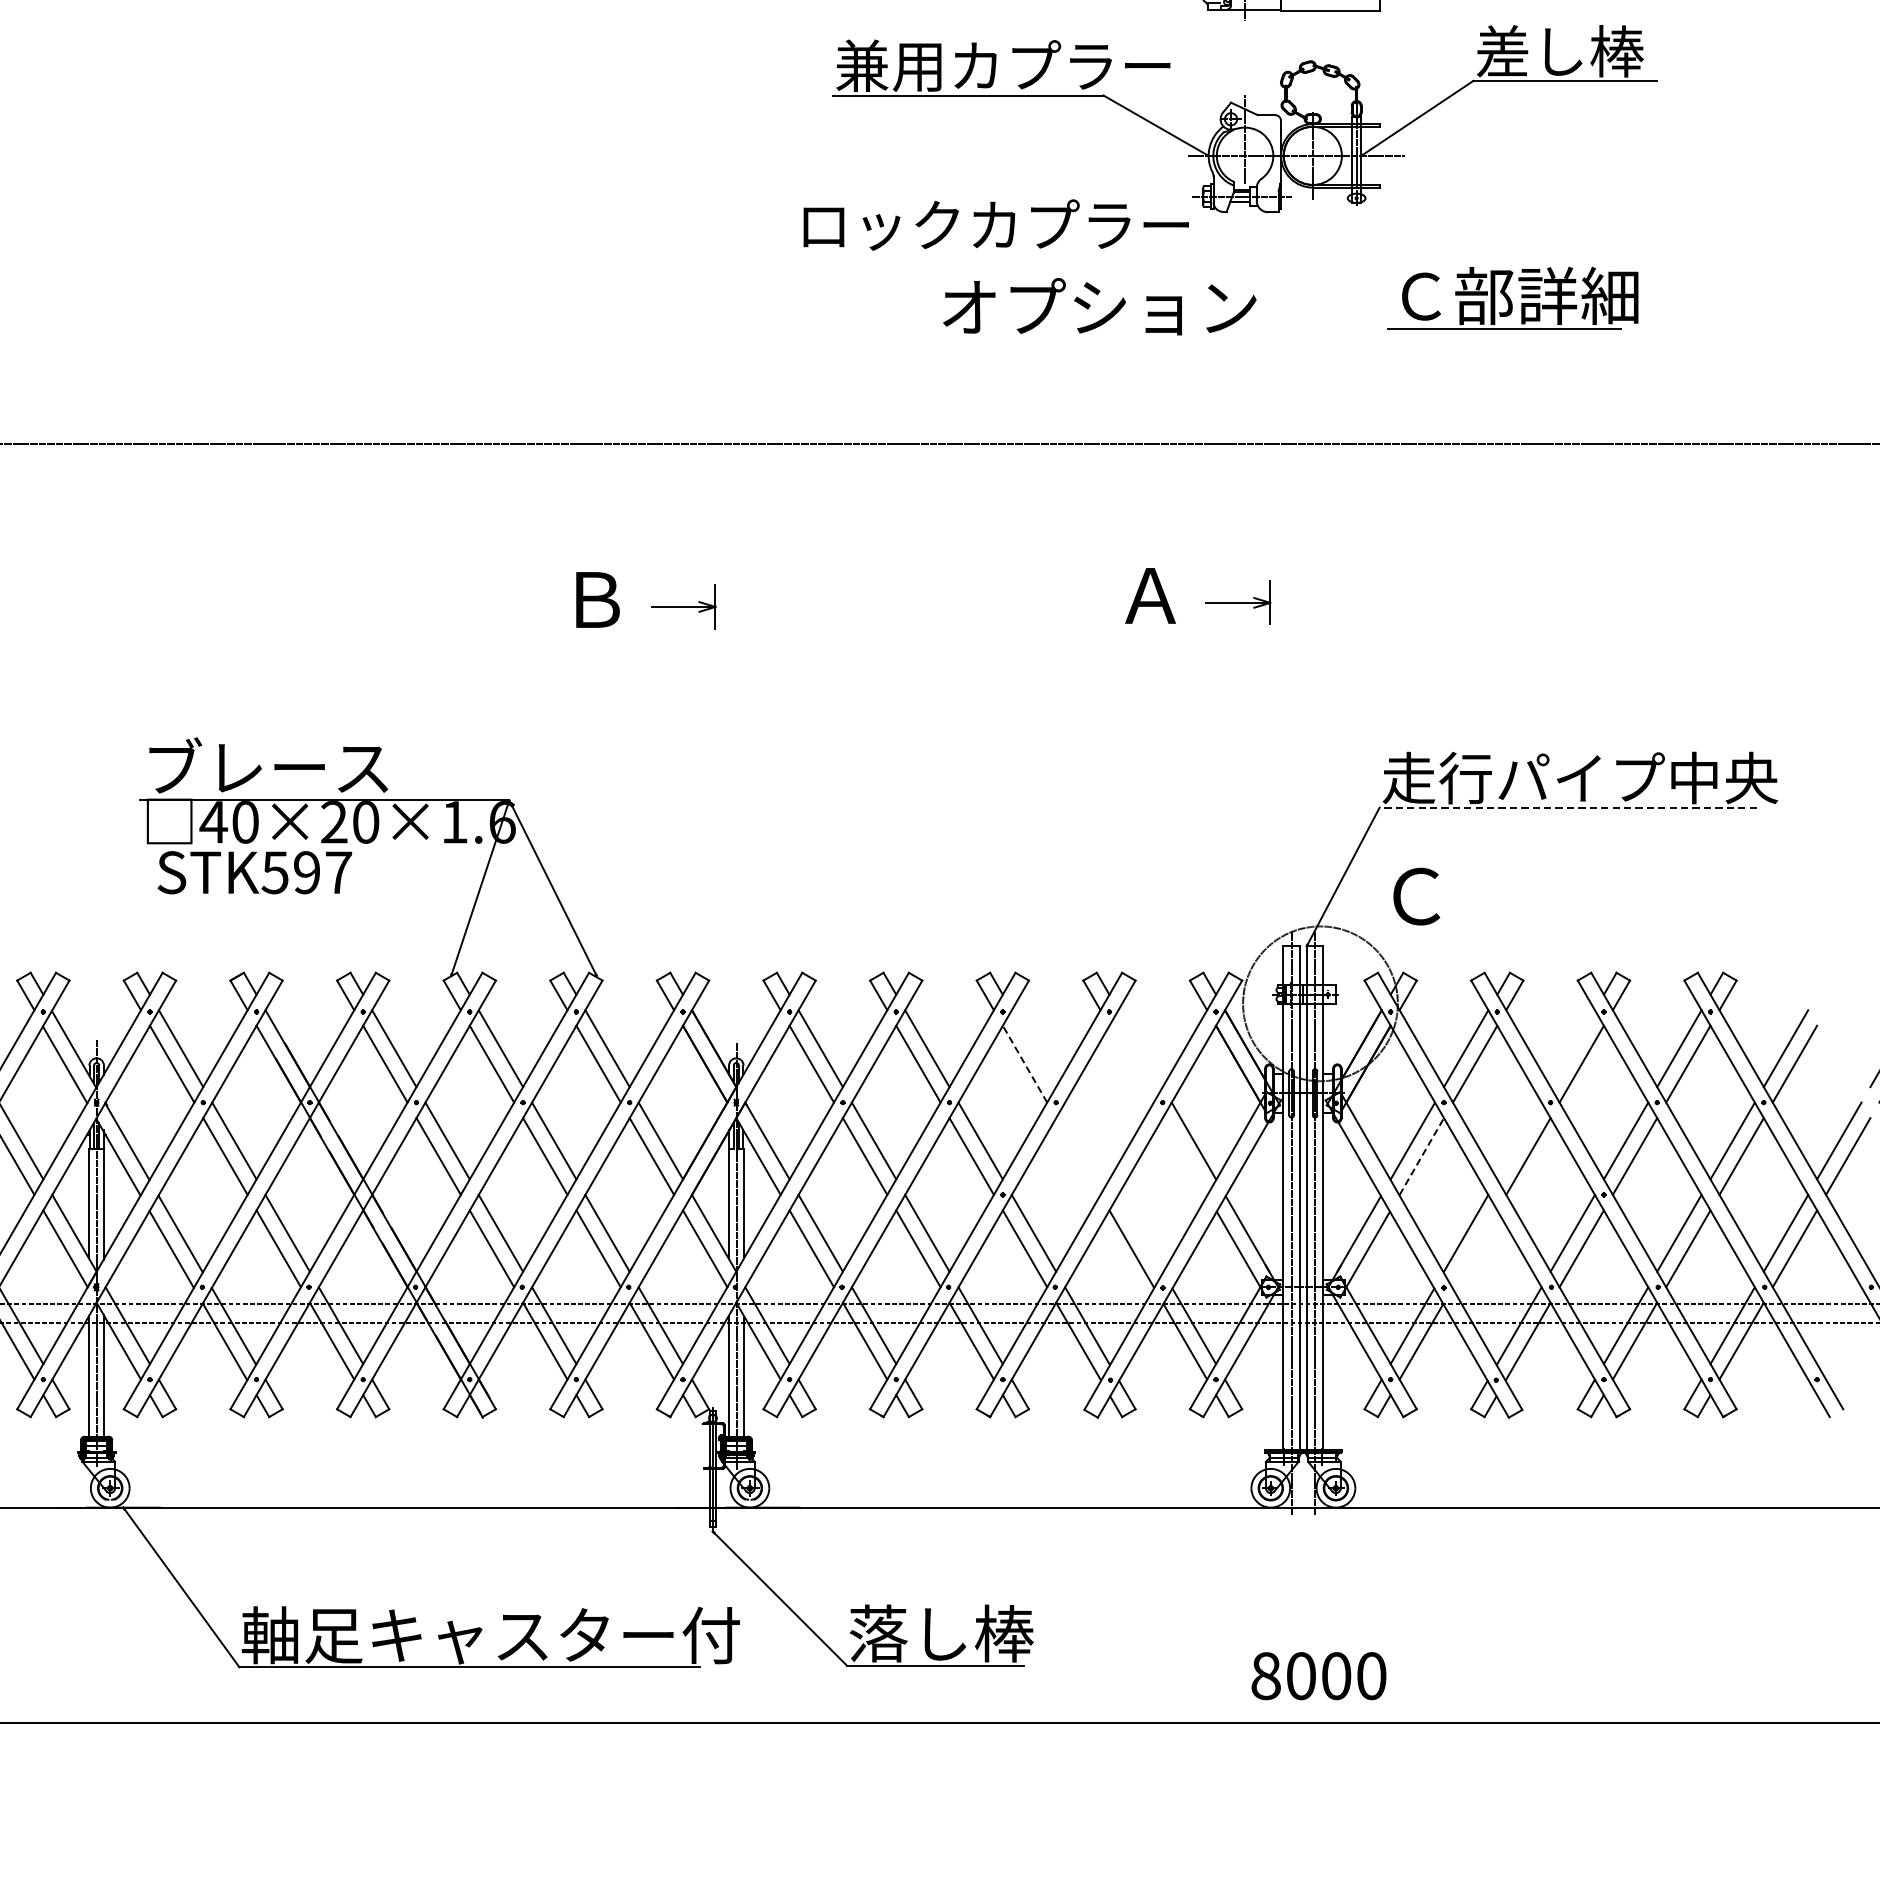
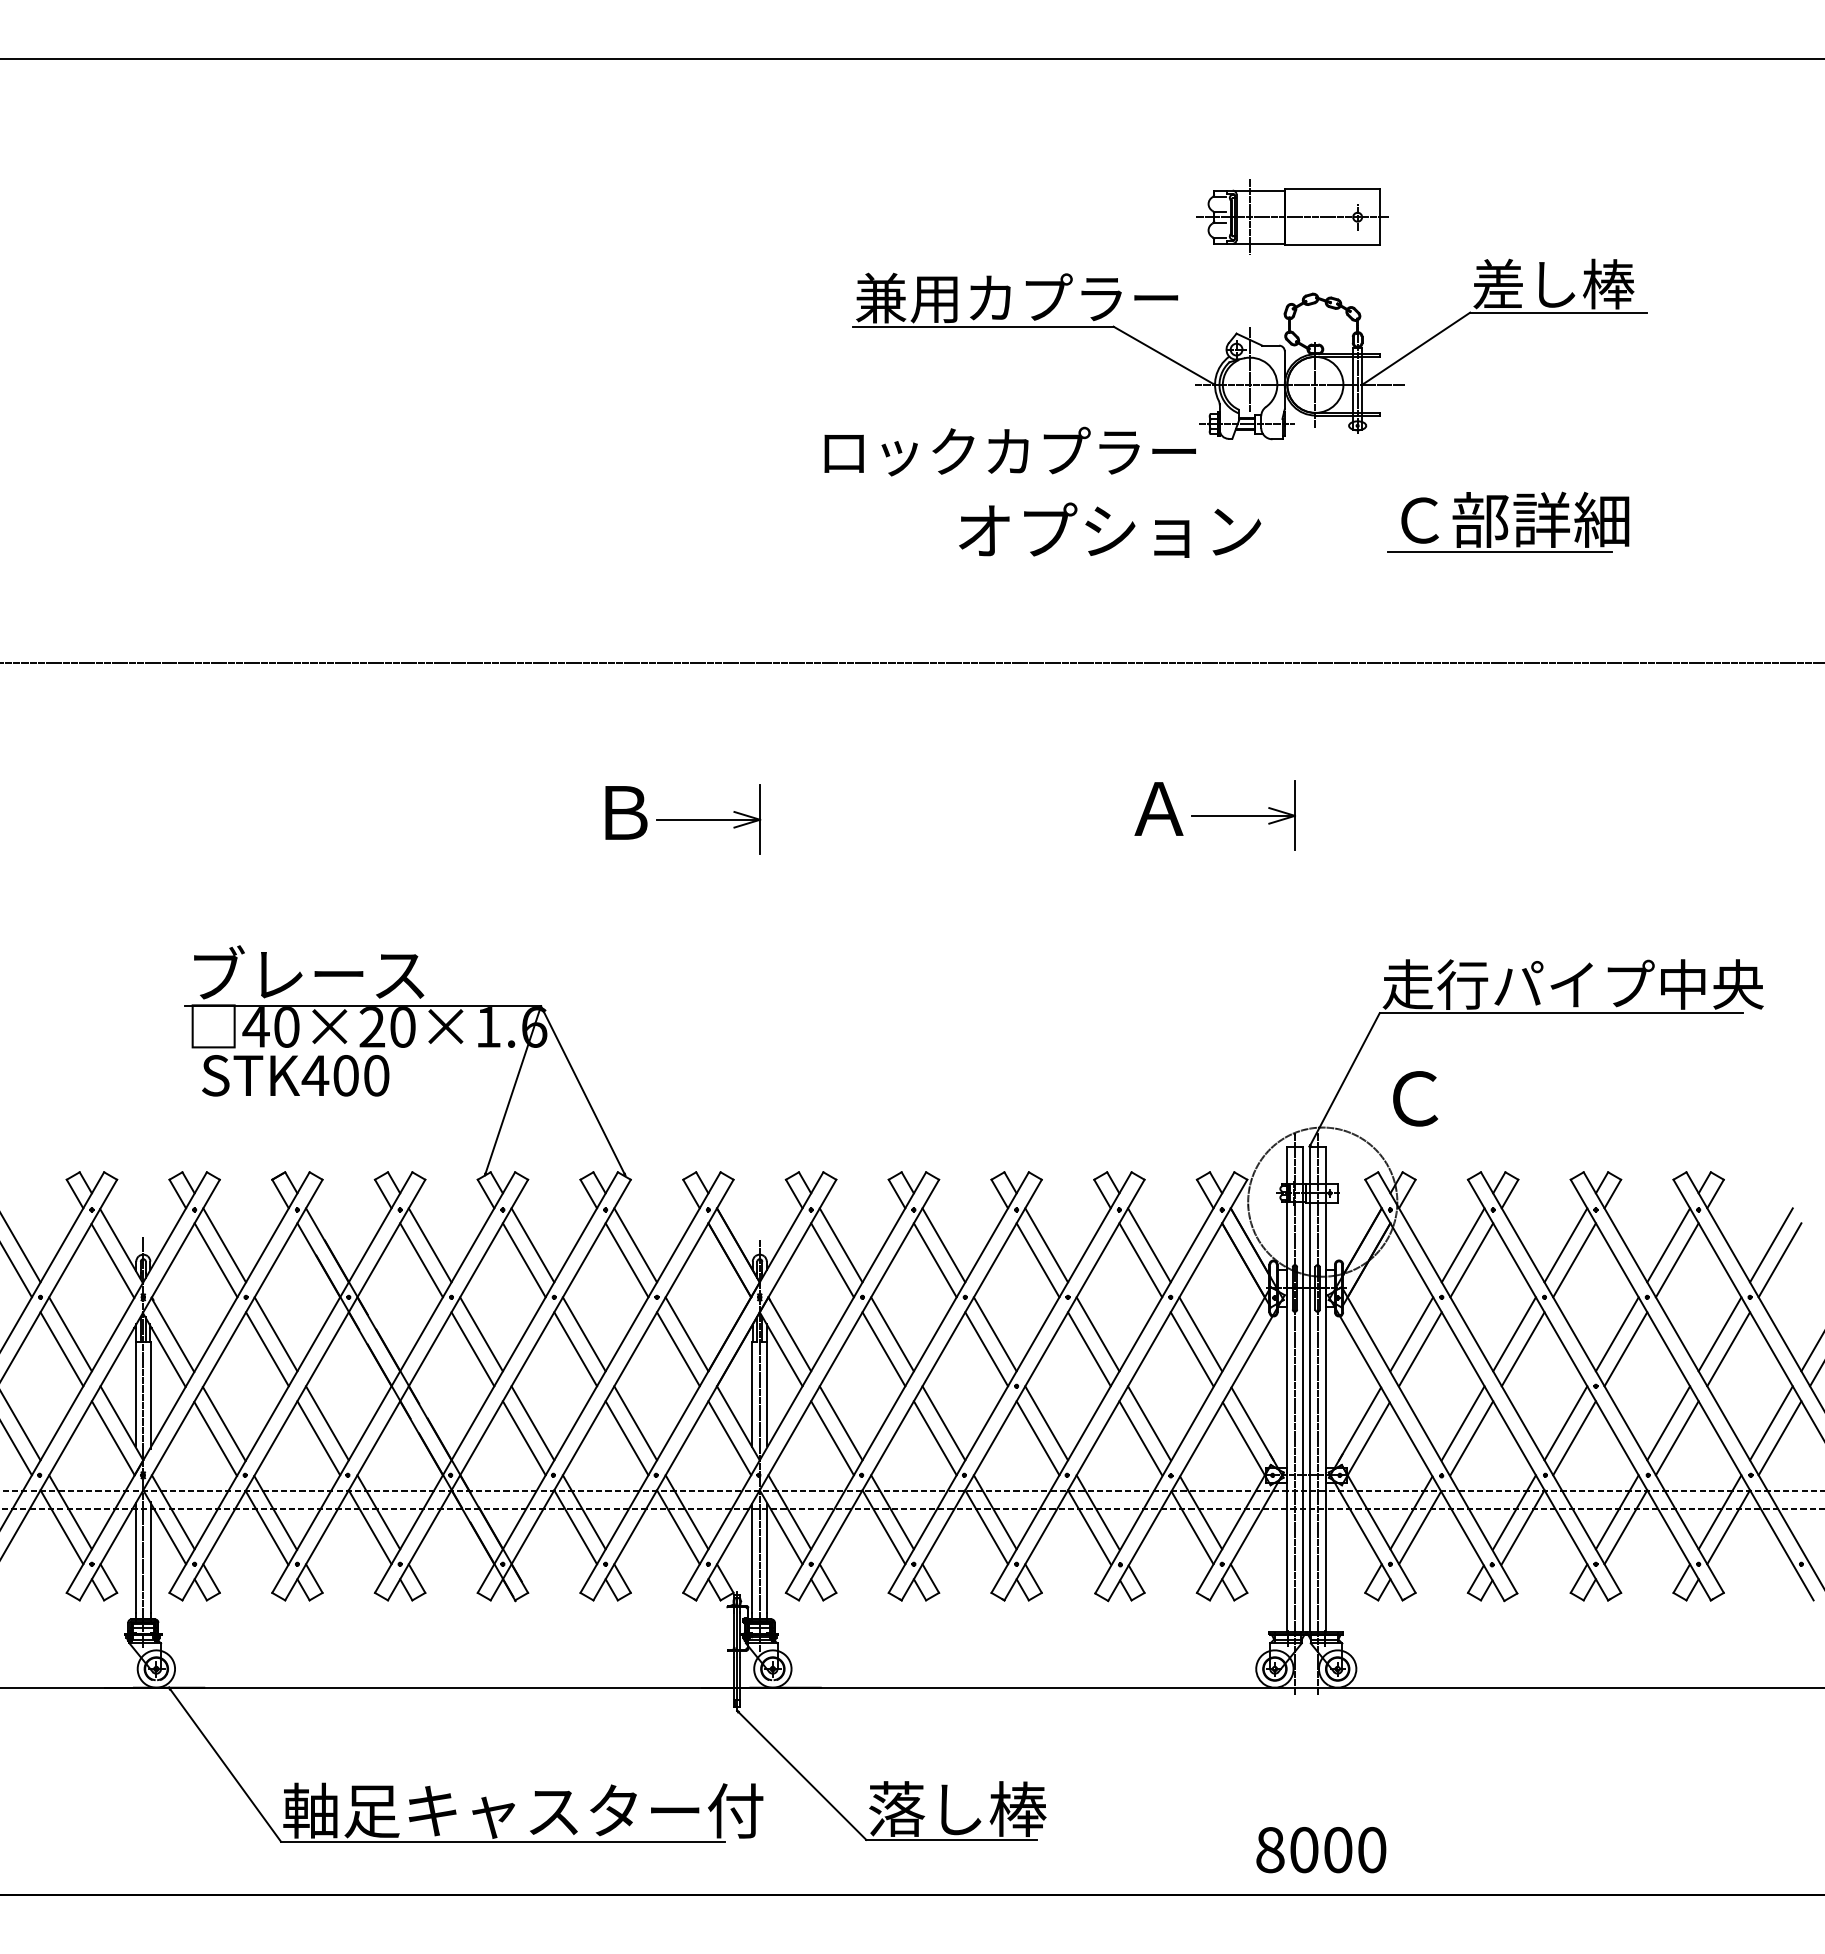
part: (1238, 602) -> (1243, 815), size x1.67
part: (683, 606) -> (708, 819), size x1.67
line: (1568, 808) -> (1561, 1013), dashed -> solid
text: (306, 872) -> (345, 1075), STK597 -> STK400
line: (1033, 1048) -> (1046, 1245), added
line: (1140, 1048) -> (1149, 1245), added
line: (1572, 1048) -> (1565, 1245), added
line: (1025, 1064) -> (1038, 1260), dashed -> solid
line: (1131, 1064) -> (1140, 1260), added
line: (1086, 1141) -> (1097, 1334), added
line: (1519, 1141) -> (1514, 1334), added
line: (1078, 1156) -> (1089, 1349), added
line: (1184, 1156) -> (1191, 1349), added
line: (1421, 1156) -> (1420, 1349), dashed -> solid
line: (1140, 1233) -> (1149, 1423), added
line: (1474, 1249) -> (1471, 1438), added

